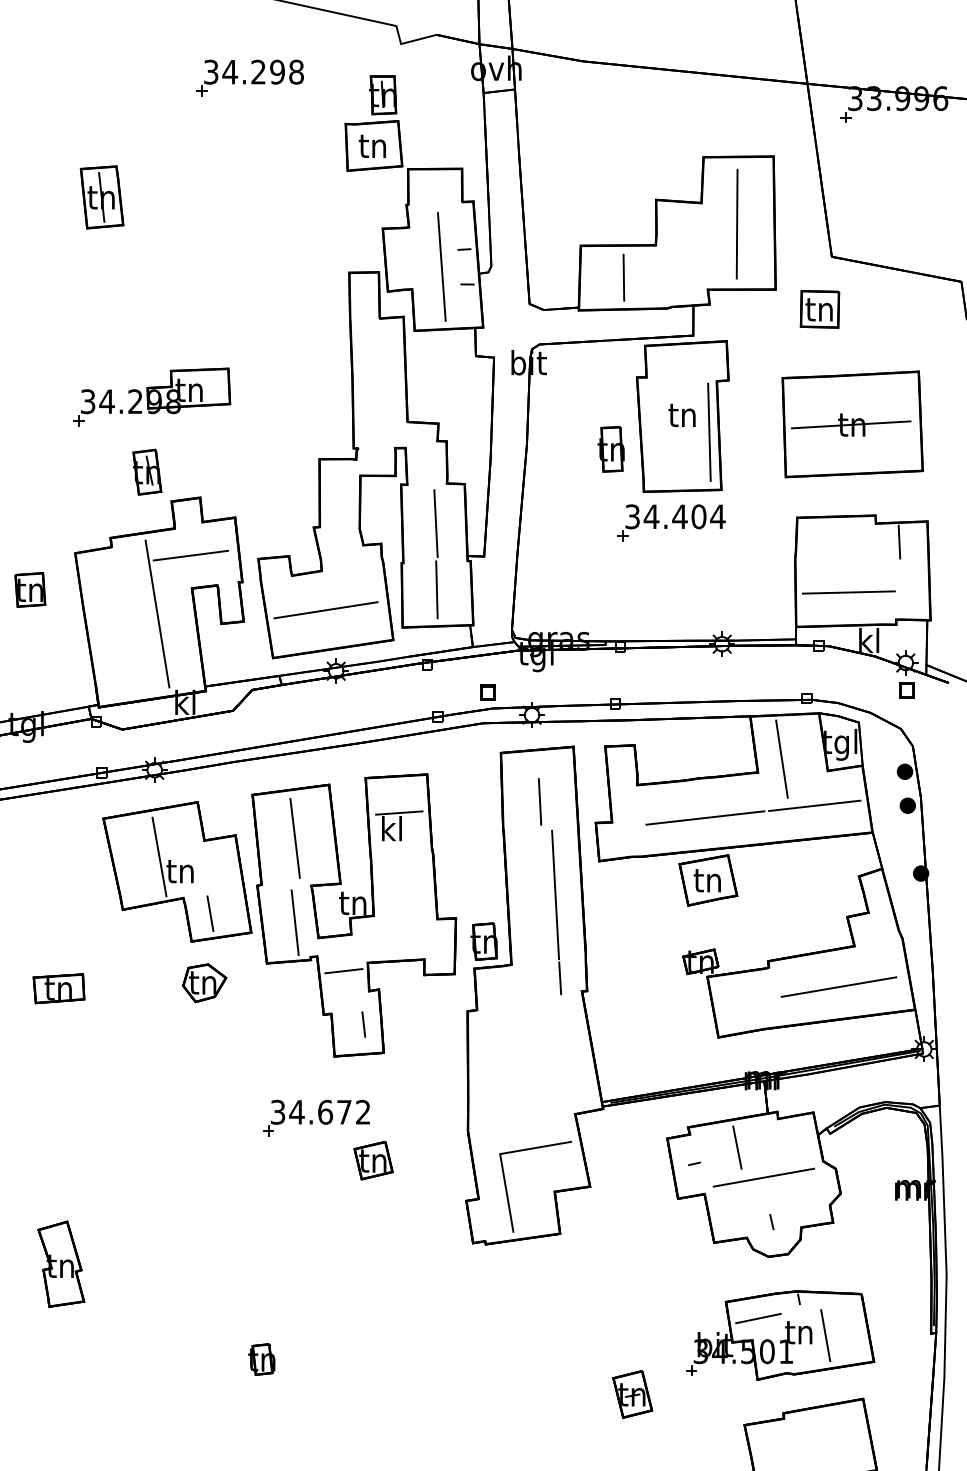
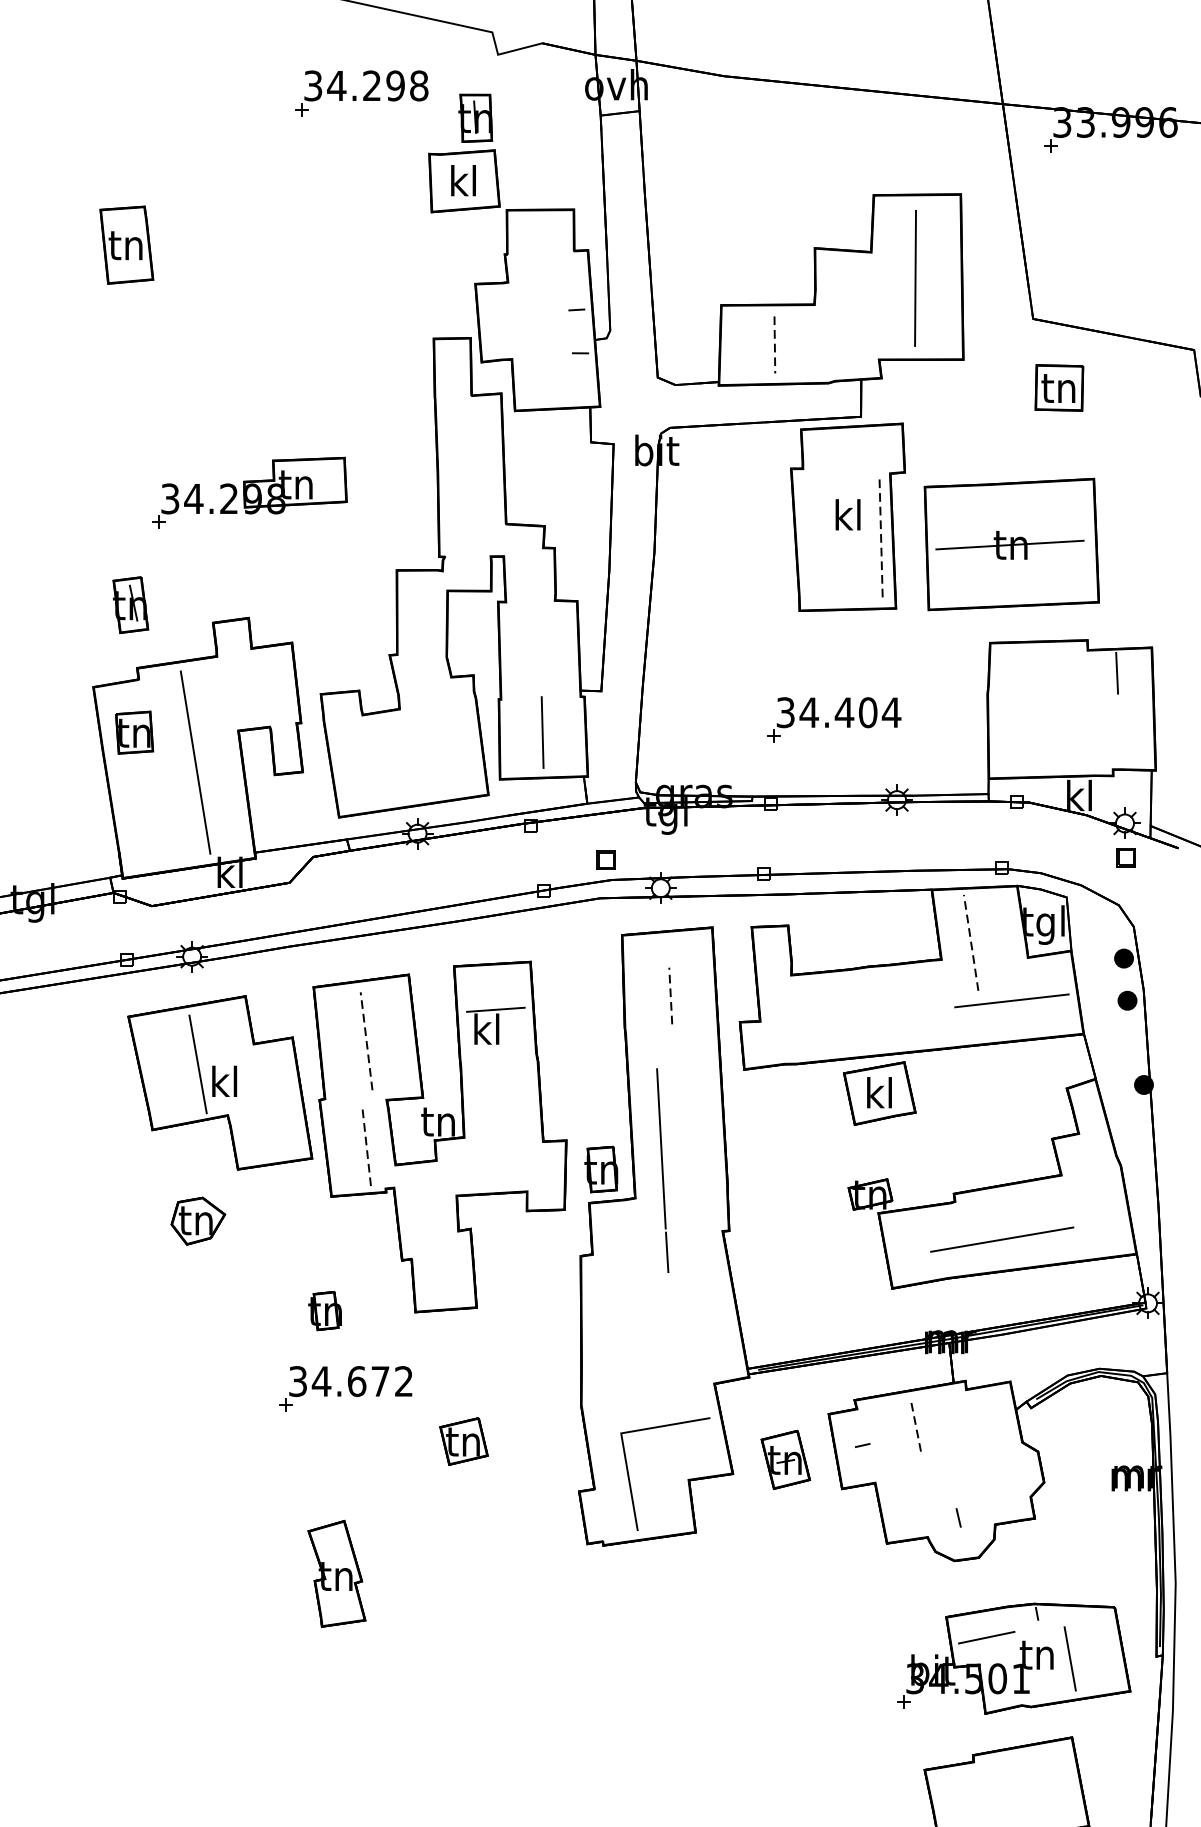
part: (249, 77) -> (360, 92), moved
text: (371, 144) -> (461, 179), tn -> kl
line: (101, 196) -> (126, 244), removed
line: (441, 266) -> (548, 331), removed
line: (623, 277) -> (774, 344), solid -> dashed
part: (819, 309) -> (1058, 388), moved
part: (152, 396) -> (250, 492), moved
text: (681, 413) -> (846, 513), tn -> kl
part: (852, 424) -> (1011, 544), moved
line: (709, 432) -> (881, 537), solid -> dashed
part: (610, 449) -> (758, 558), removed
part: (147, 471) -> (131, 604), moved
part: (671, 522) -> (833, 719), moved
line: (435, 523) -> (540, 650), removed
line: (190, 555) -> (236, 689), removed
part: (30, 589) -> (134, 732), moved
line: (848, 592) -> (1053, 735), removed
line: (325, 610) -> (404, 758), removed
line: (781, 758) -> (970, 942), solid -> dashed
line: (540, 801) -> (671, 995), solid -> dashed
line: (705, 817) -> (876, 1015), removed
line: (295, 838) -> (367, 1041), solid -> dashed
text: (179, 870) -> (222, 1081), tn -> kl
text: (706, 879) -> (877, 1092), tn -> kl
line: (556, 912) -> (662, 1170), moved
line: (210, 913) -> (261, 1134), removed
line: (295, 922) -> (367, 1145), solid -> dashed
line: (343, 971) -> (426, 1206), removed
part: (204, 983) -> (198, 1221), moved
line: (838, 986) -> (1001, 1238), moved
part: (58, 988) -> (72, 1227), removed
line: (363, 1024) -> (451, 1272), removed
part: (316, 1117) -> (345, 1387), moved
line: (737, 1147) -> (915, 1425), solid -> dashed
line: (763, 1177) -> (948, 1462), removed
part: (61, 1263) -> (337, 1573), moved
part: (780, 1335) -> (1014, 1658), moved
part: (261, 1359) -> (324, 1310), moved
part: (632, 1394) -> (785, 1459), moved

